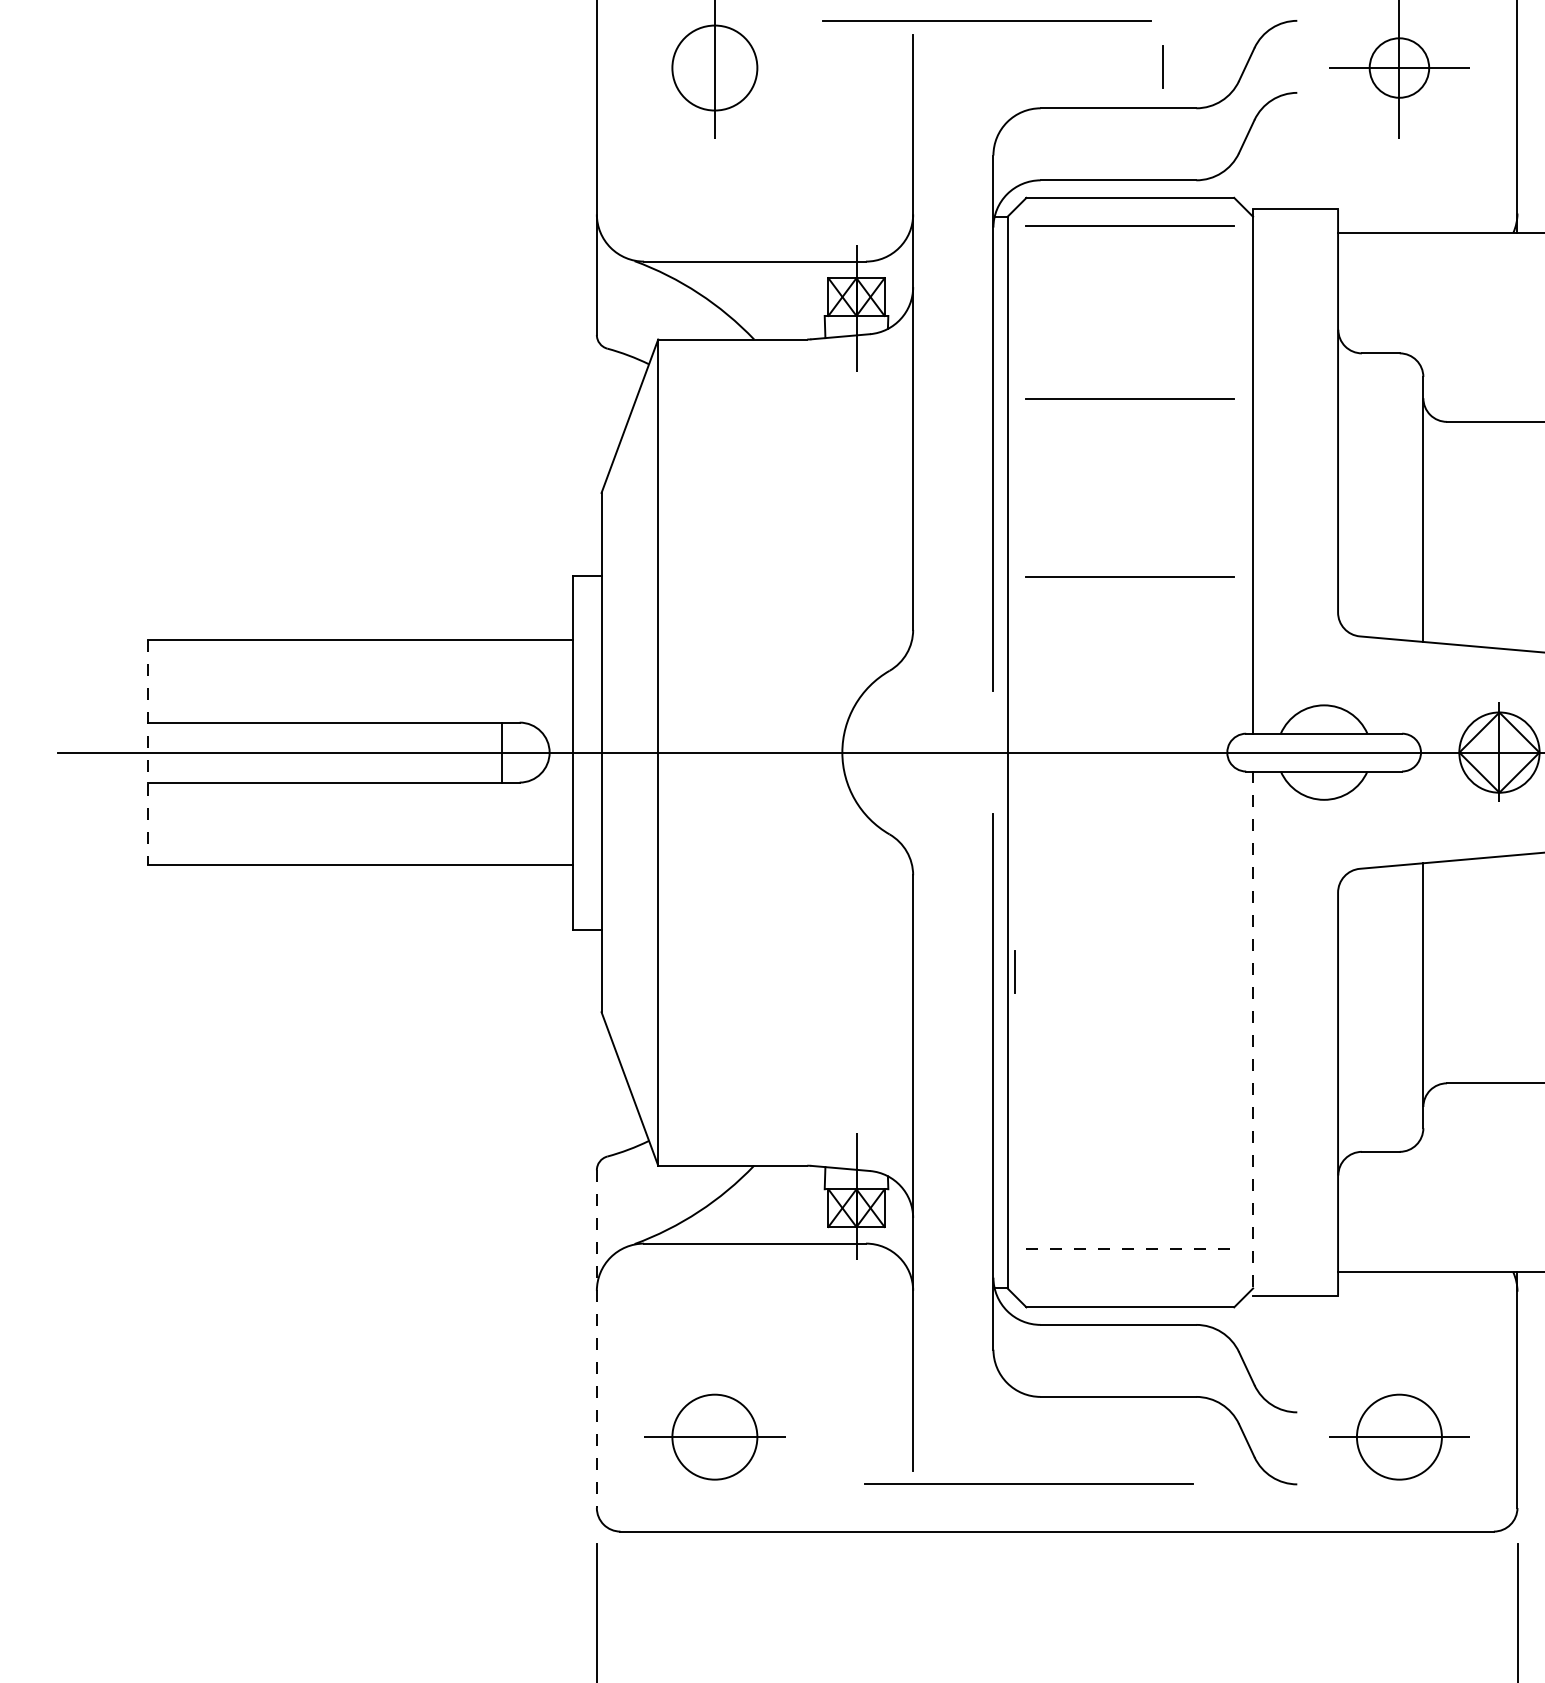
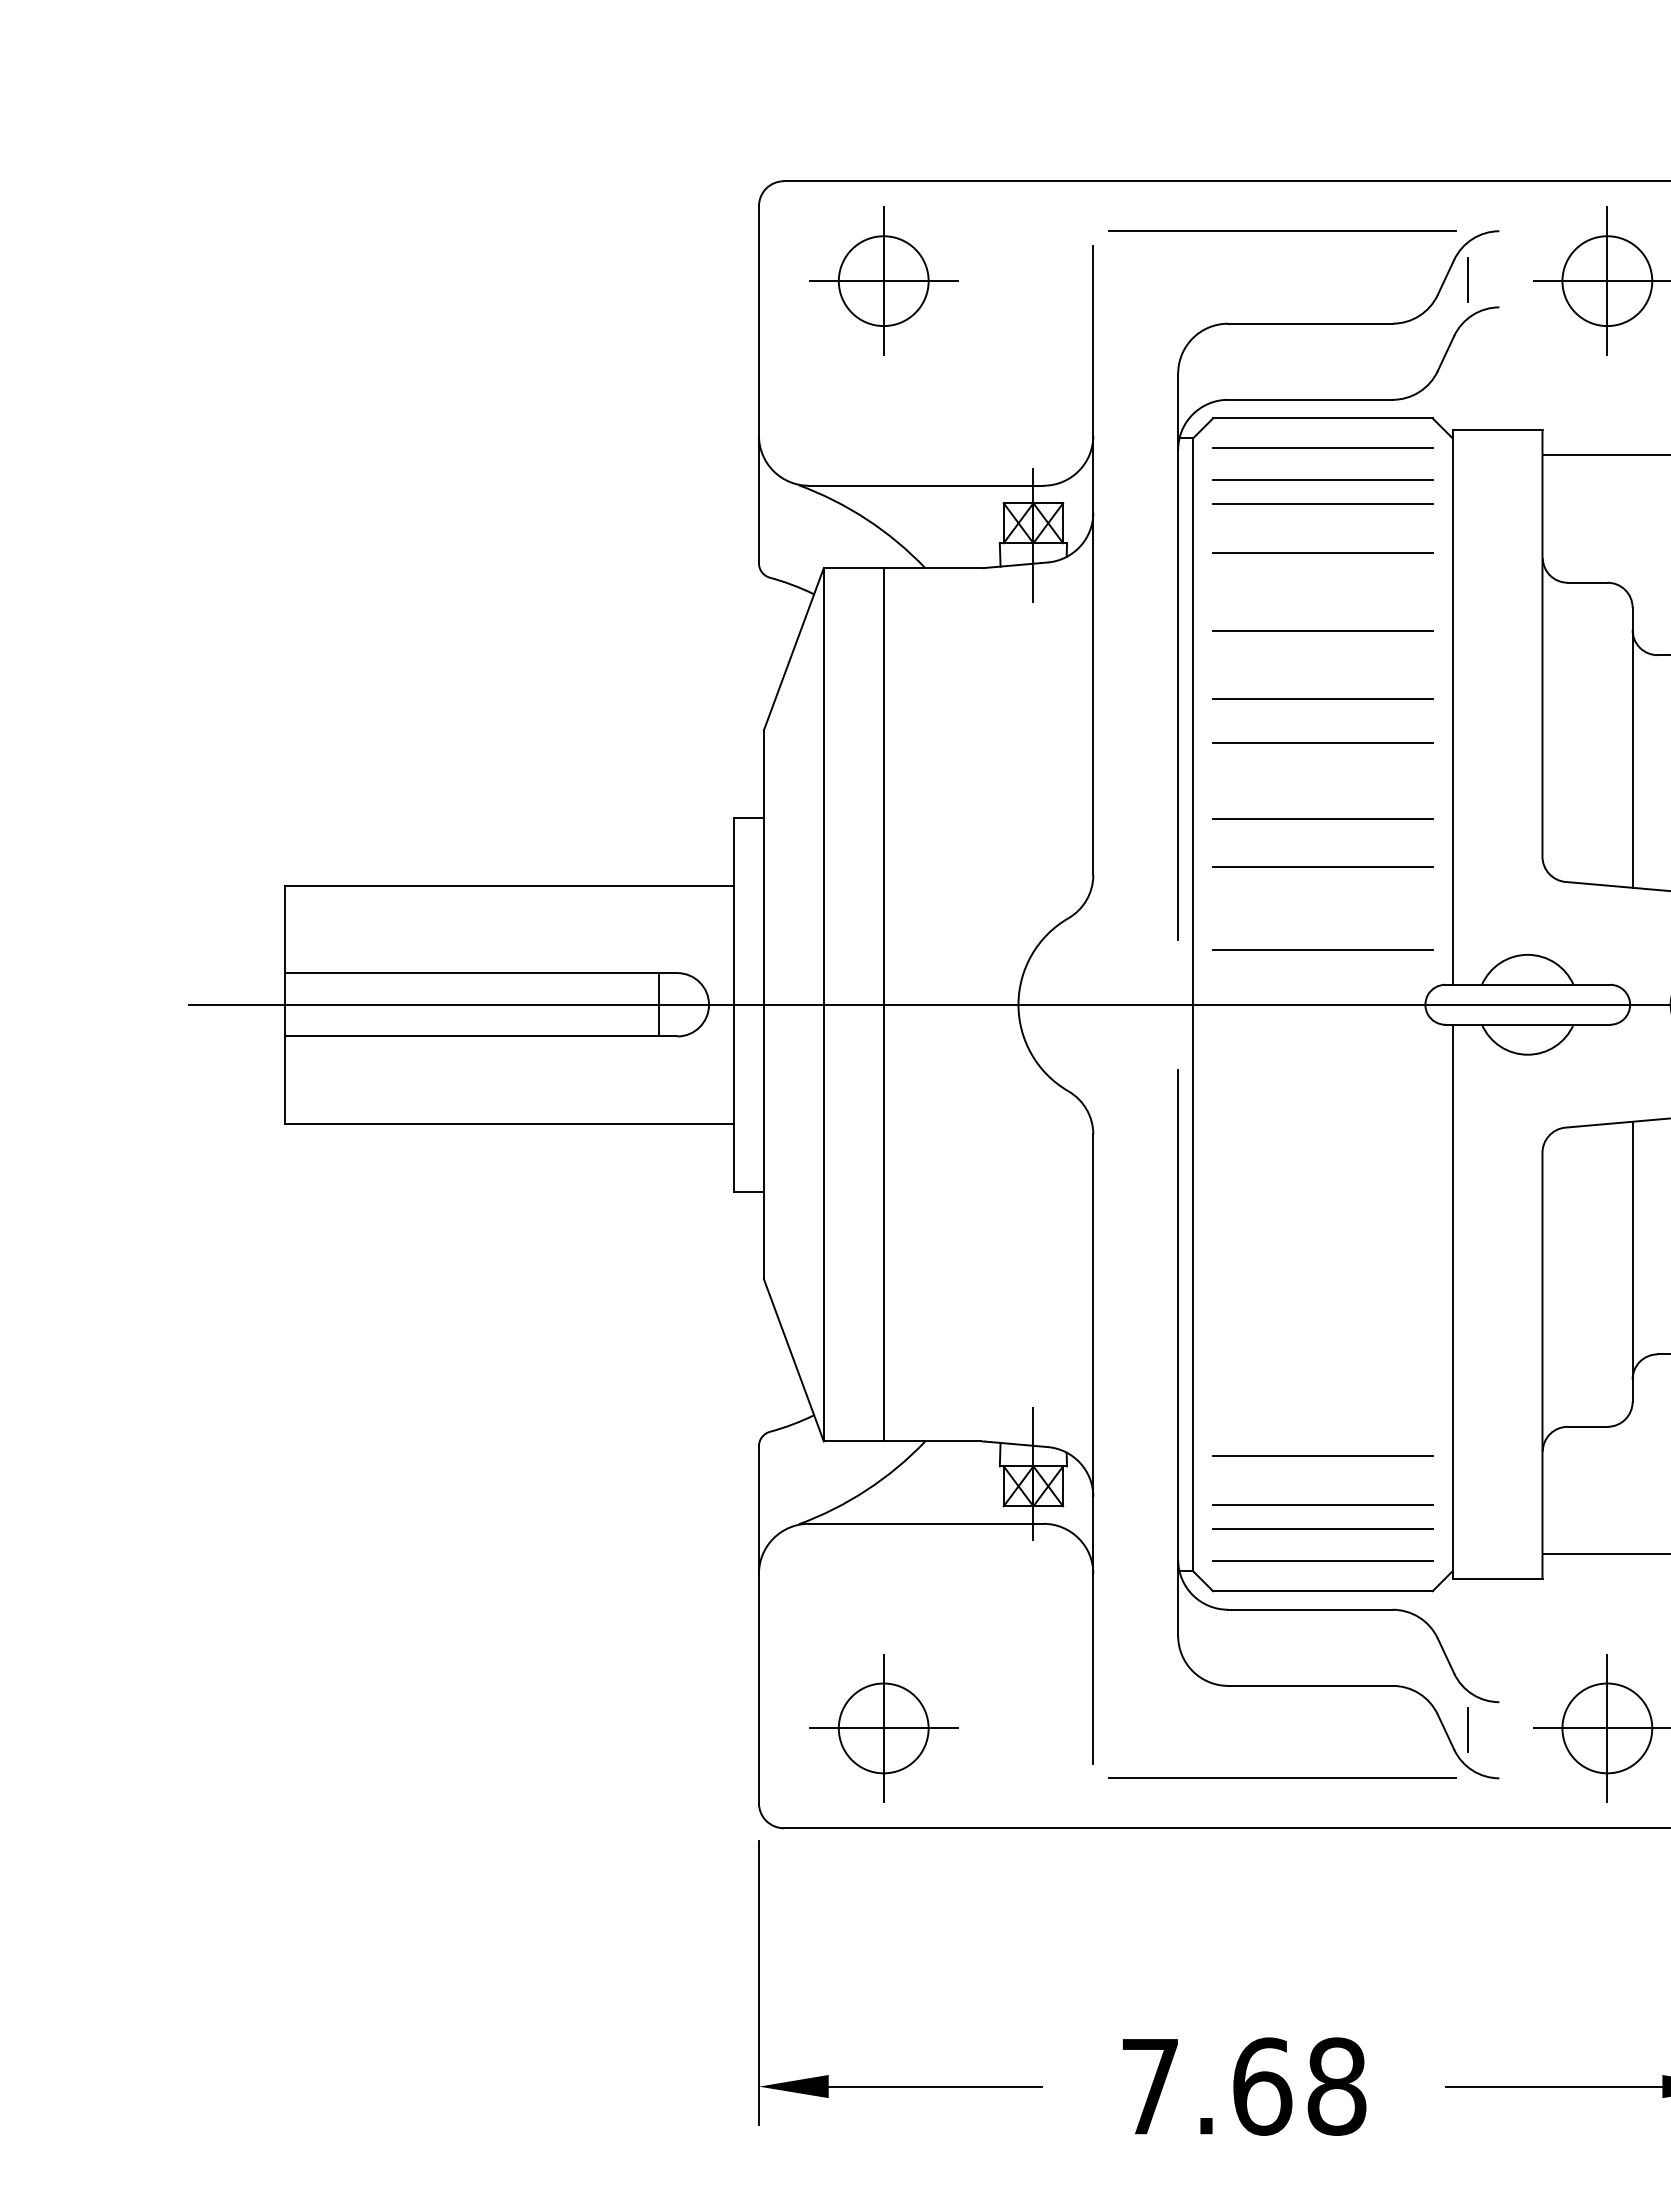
line: (987, 20) -> (1282, 230), moved
line: (1163, 66) -> (1467, 279), moved
line: (714, 68) -> (883, 281), added
circle: (1399, 68) -> (1607, 281), size x1.43
line: (1129, 256) -> (1322, 480), added
line: (1129, 279) -> (1322, 504), added
line: (1129, 325) -> (1322, 553), added
line: (1129, 462) -> (1322, 698), added
line: (1129, 504) -> (1322, 742), added
line: (1129, 622) -> (1322, 867), added
line: (1129, 700) -> (1322, 949), added
line: (148, 752) -> (284, 1004), dashed -> solid
line: (714, 752) -> (883, 1004), added
line: (1014, 971) -> (1467, 1729), moved
line: (1252, 1033) -> (1452, 1301), dashed -> solid
line: (1129, 1179) -> (1322, 1456), added
line: (1129, 1226) -> (1322, 1505), added
line: (1129, 1248) -> (1322, 1529), dashed -> solid
line: (1129, 1279) -> (1322, 1561), added
line: (596, 1338) -> (758, 1624), dashed -> solid
line: (714, 1437) -> (883, 1728), added
line: (1399, 1437) -> (1607, 1728), added
line: (1028, 1483) -> (1282, 1777), moved

